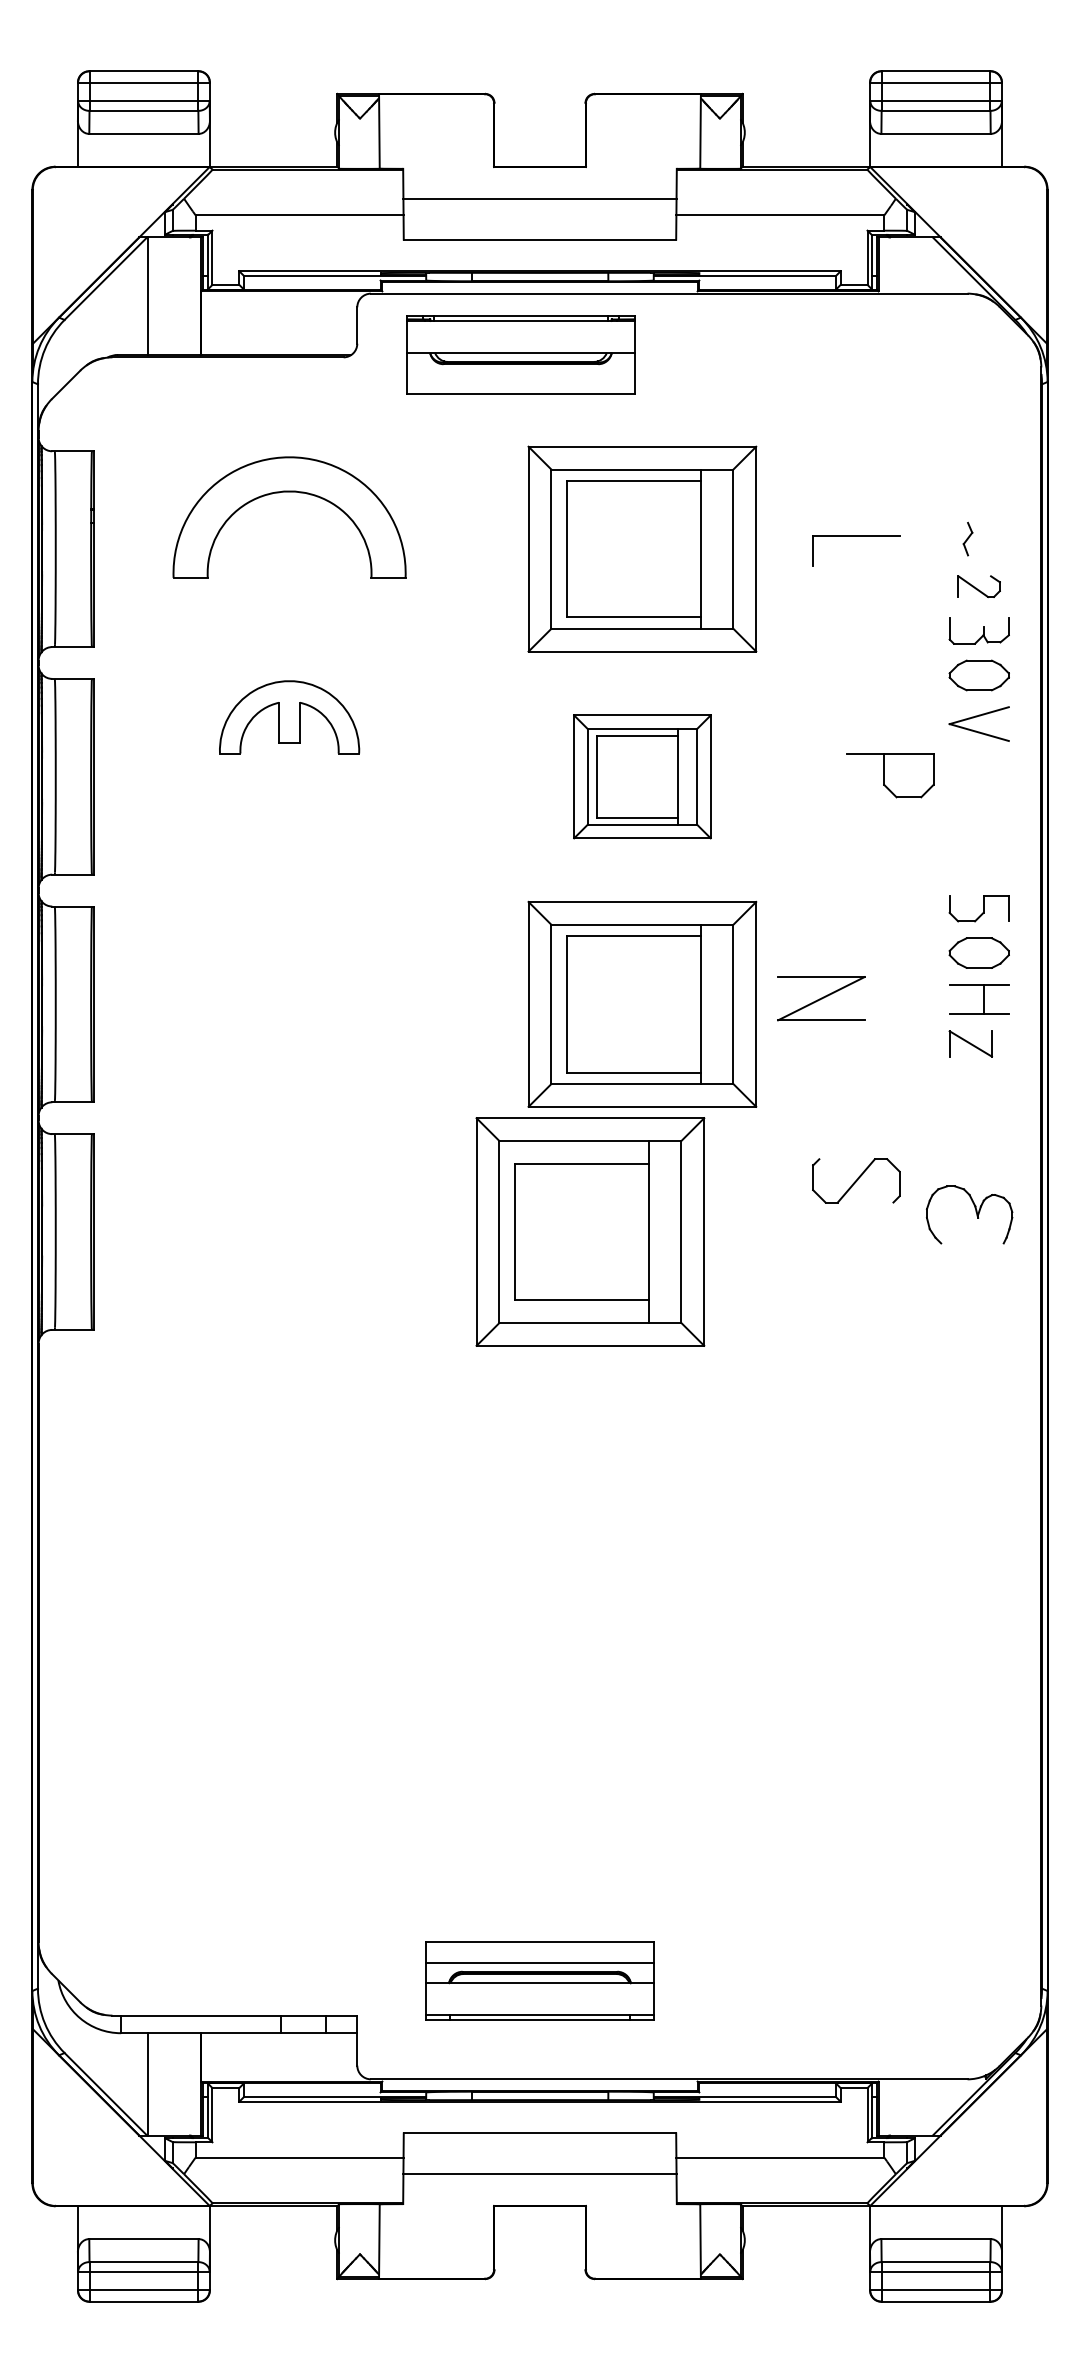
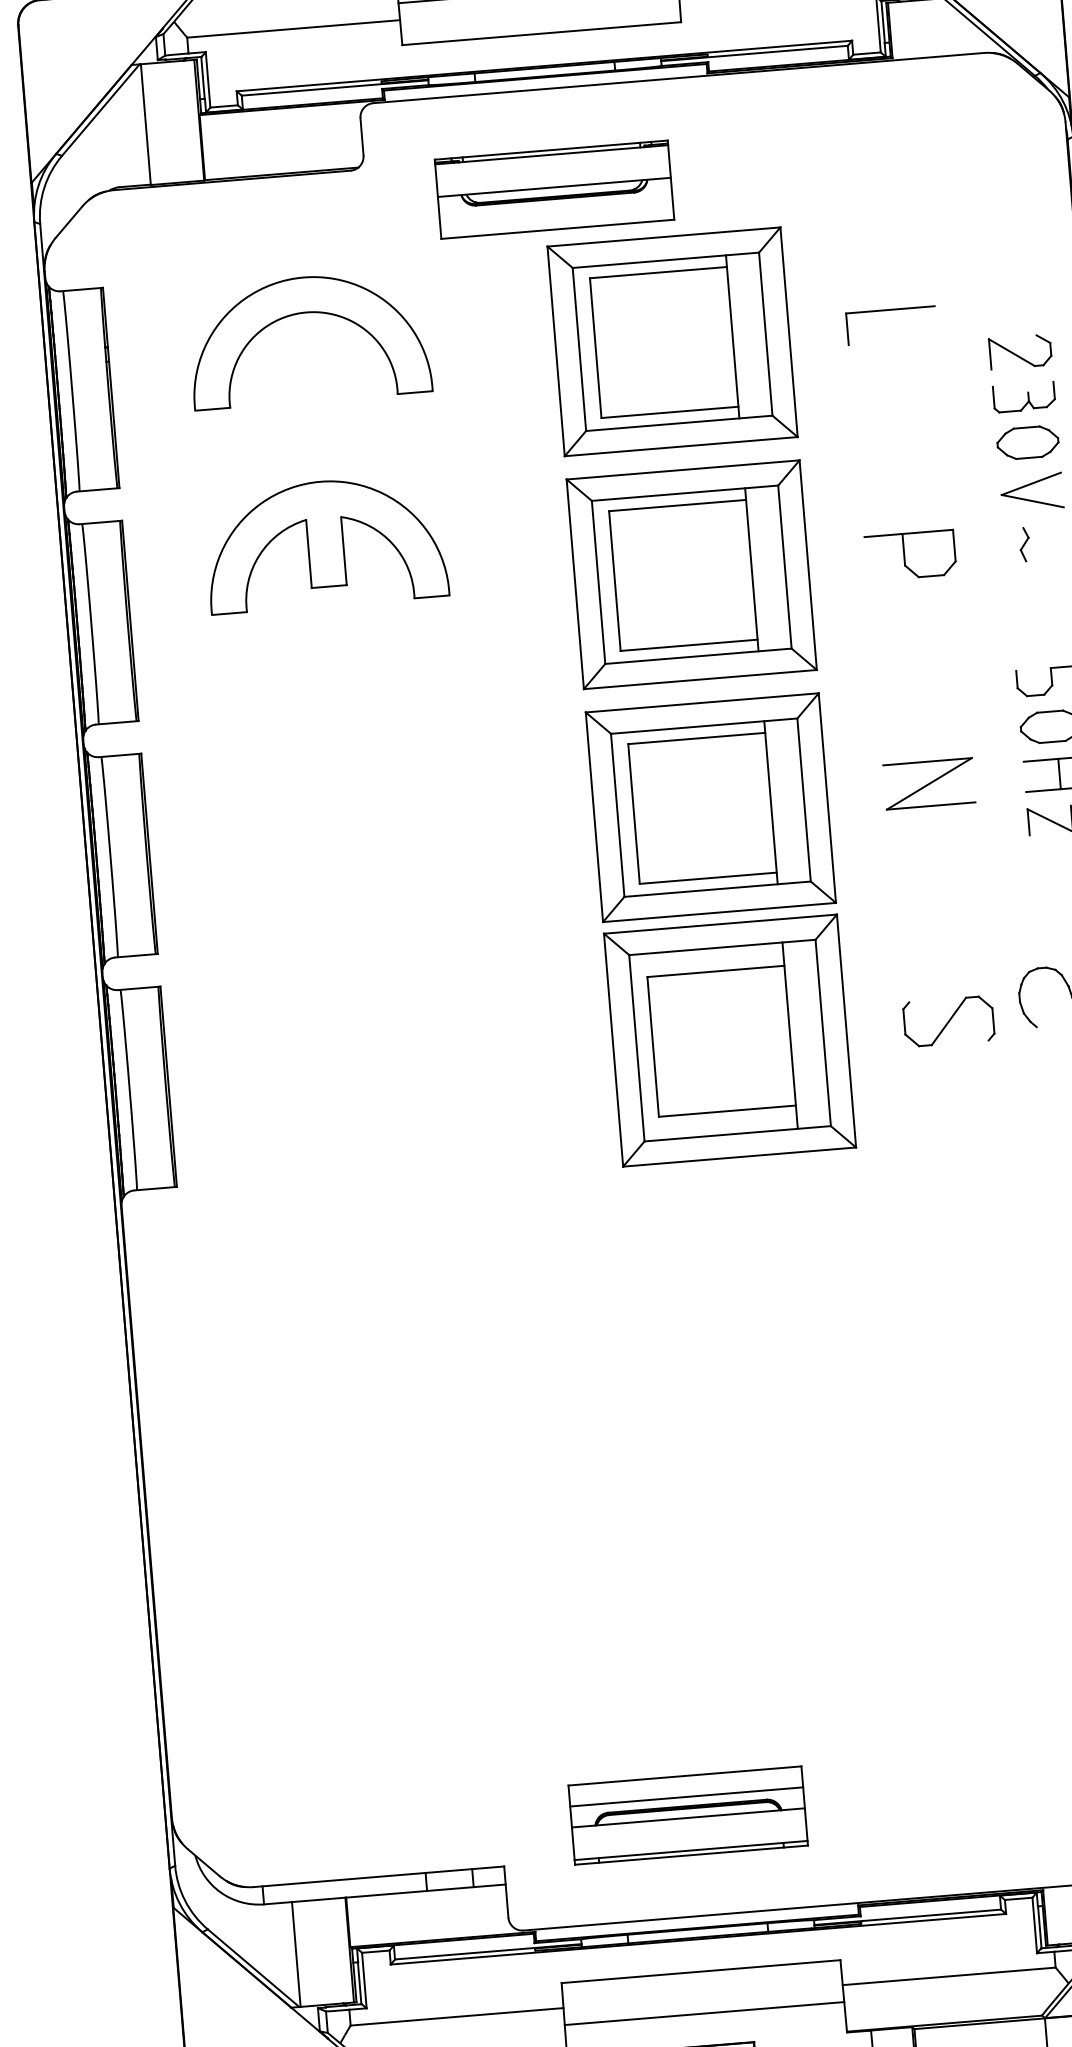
part: (520, 354) -> (554, 189), moved
part: (967, 538) -> (1024, 544), moved
part: (978, 586) -> (1019, 351), size x1.43
part: (289, 717) -> (325, 543), size x1.67
part: (890, 775) -> (910, 555), moved
part: (642, 776) -> (691, 574), size x1.67
part: (821, 998) -> (929, 783), moved
part: (856, 1180) -> (949, 1021), moved
part: (590, 1231) -> (730, 1040), moved

